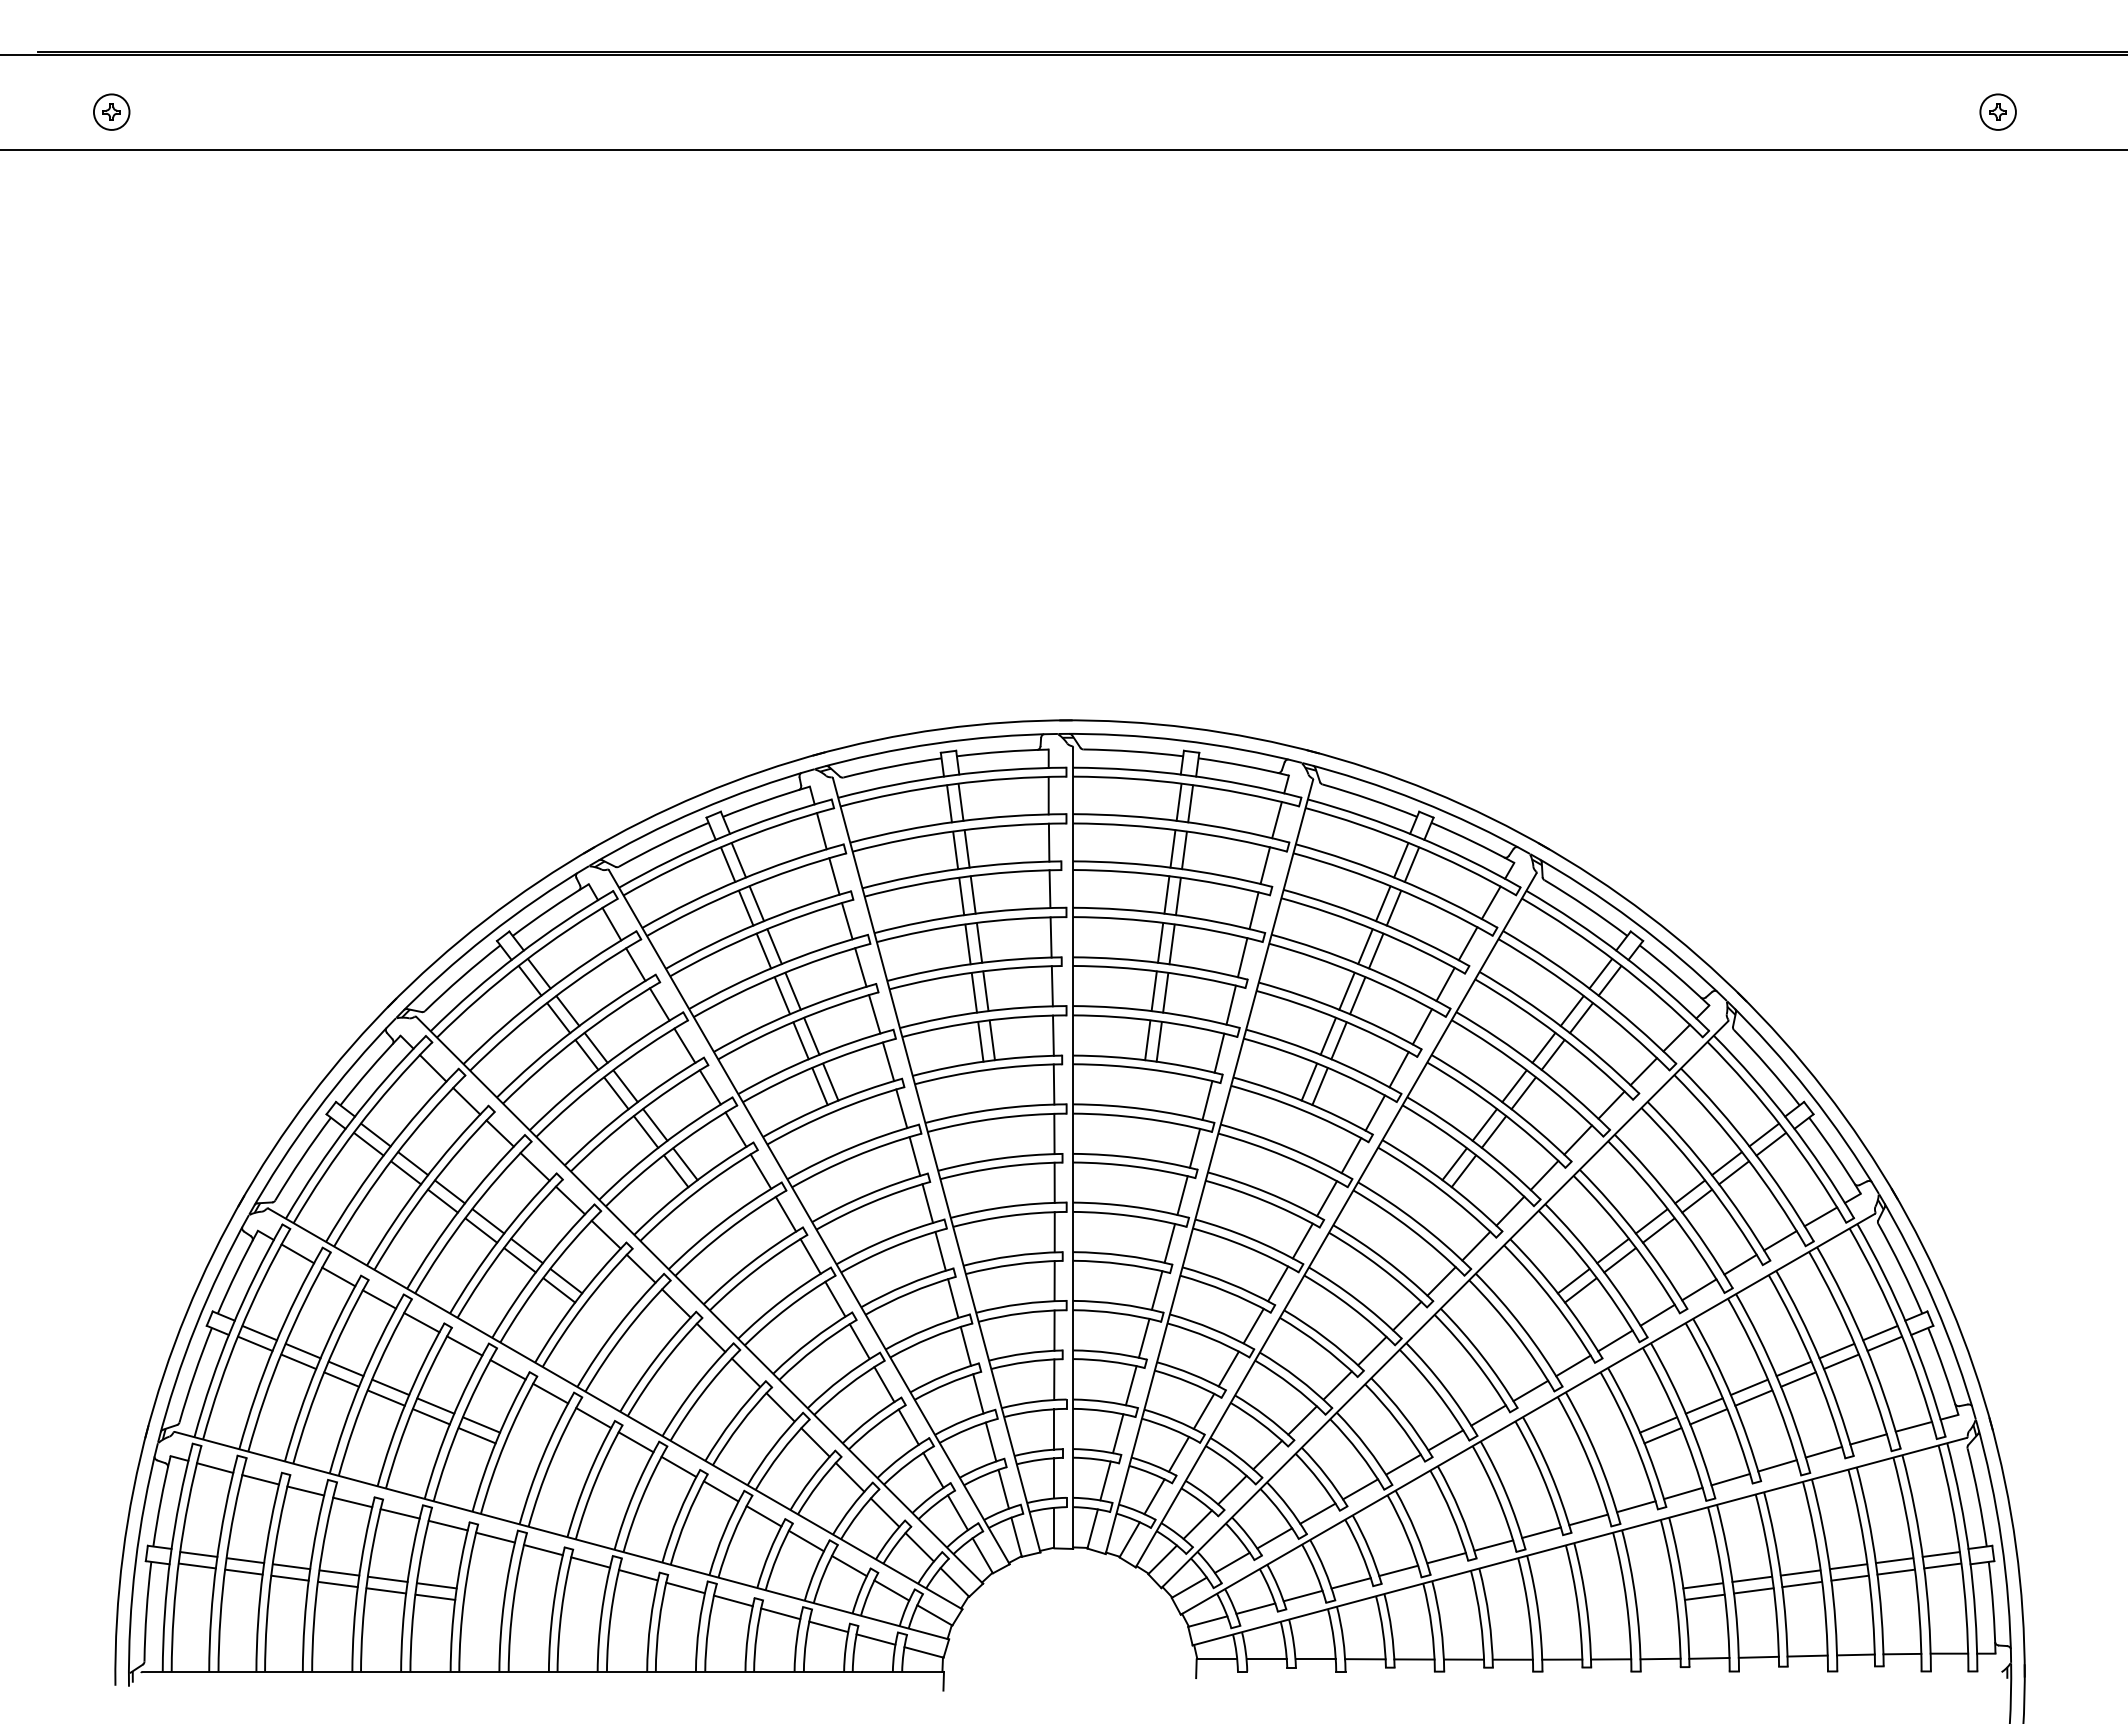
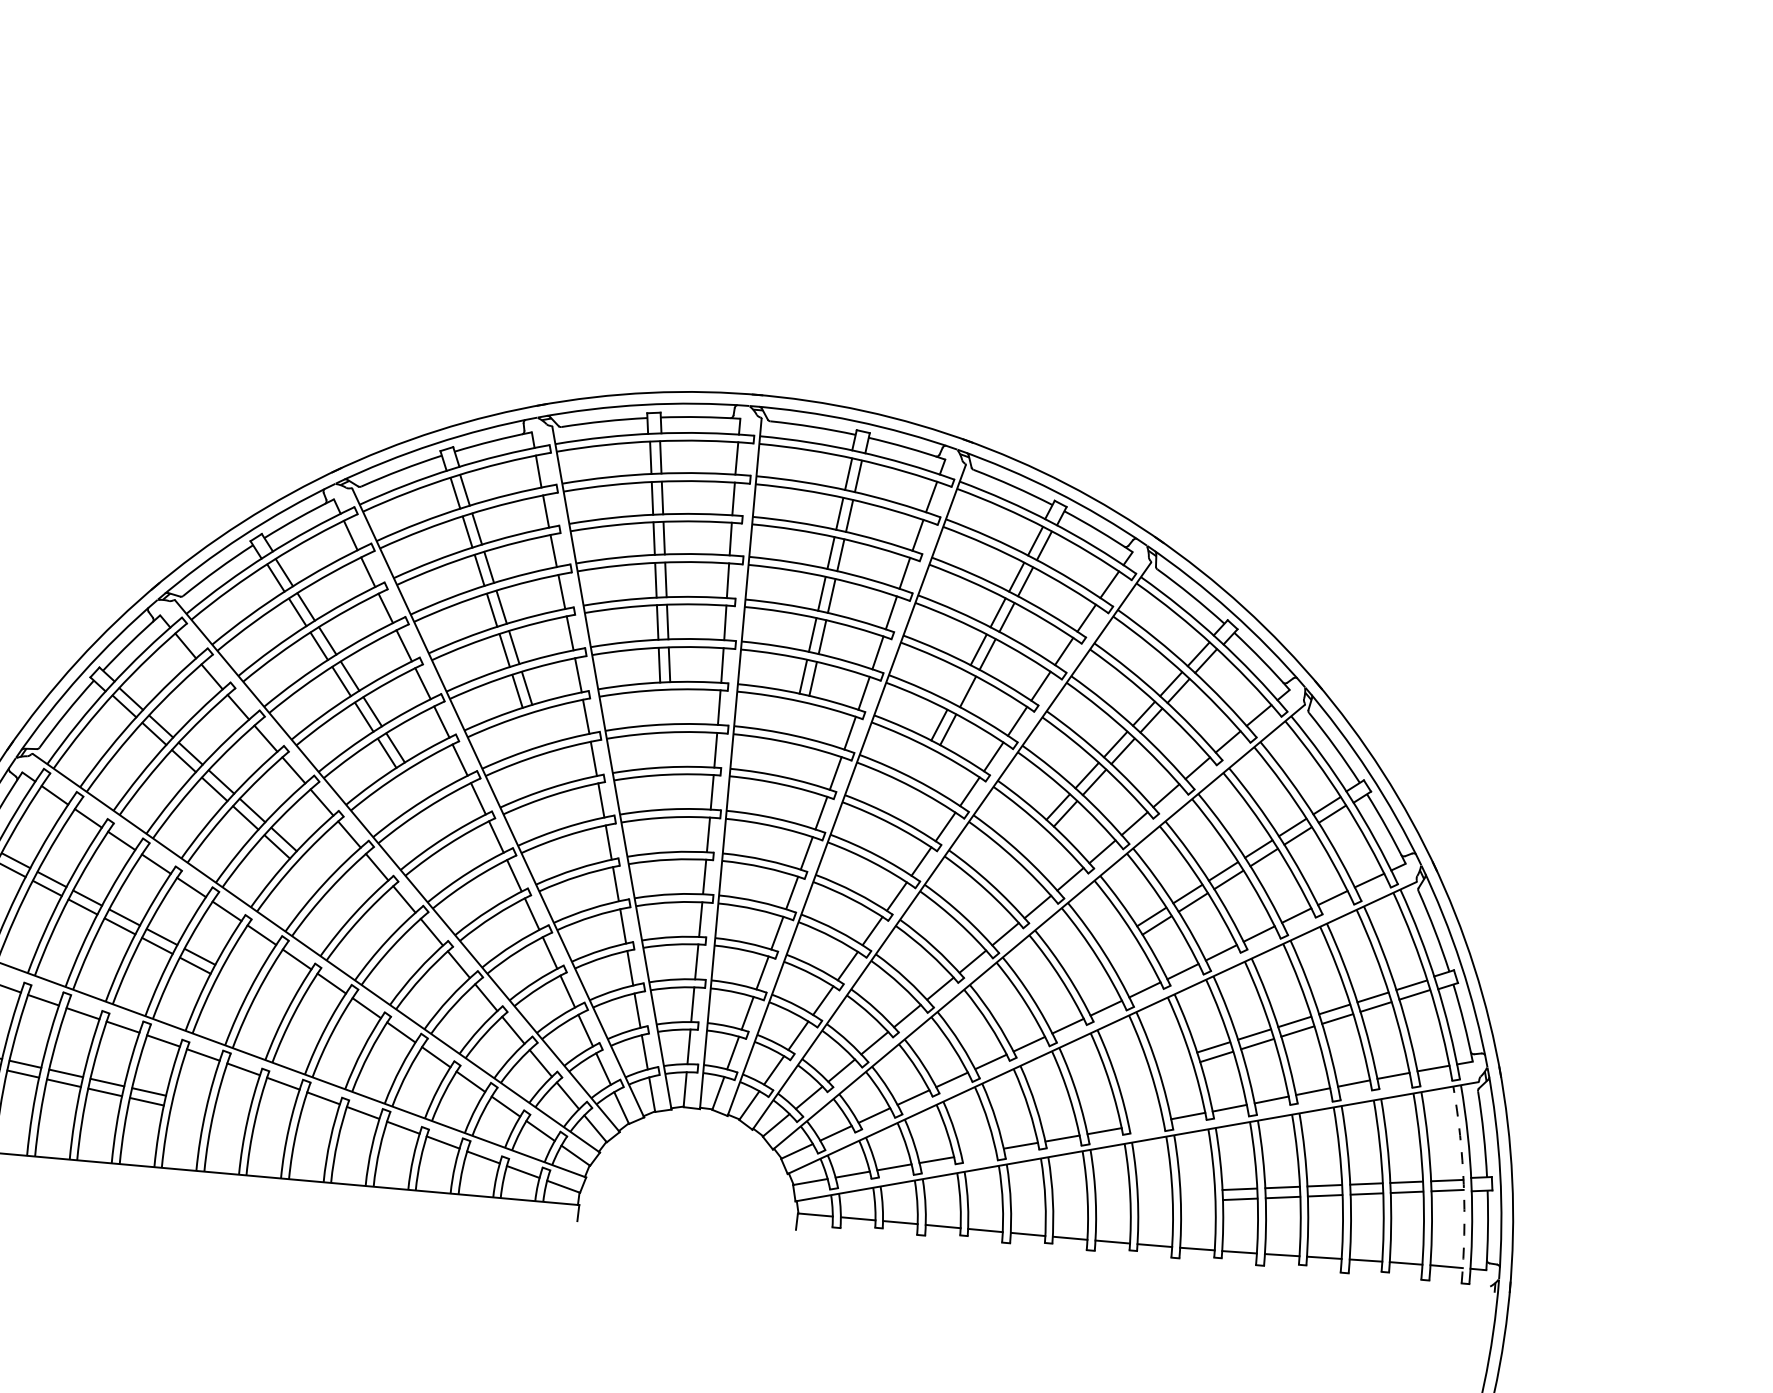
line: (1327, 1035) -> (958, 686), removed
line: (1588, 1519) -> (1146, 1123), removed
arc: (1960, 1557) -> (1463, 1184), solid -> dashed
line: (1398, 1570) -> (978, 1152), removed

